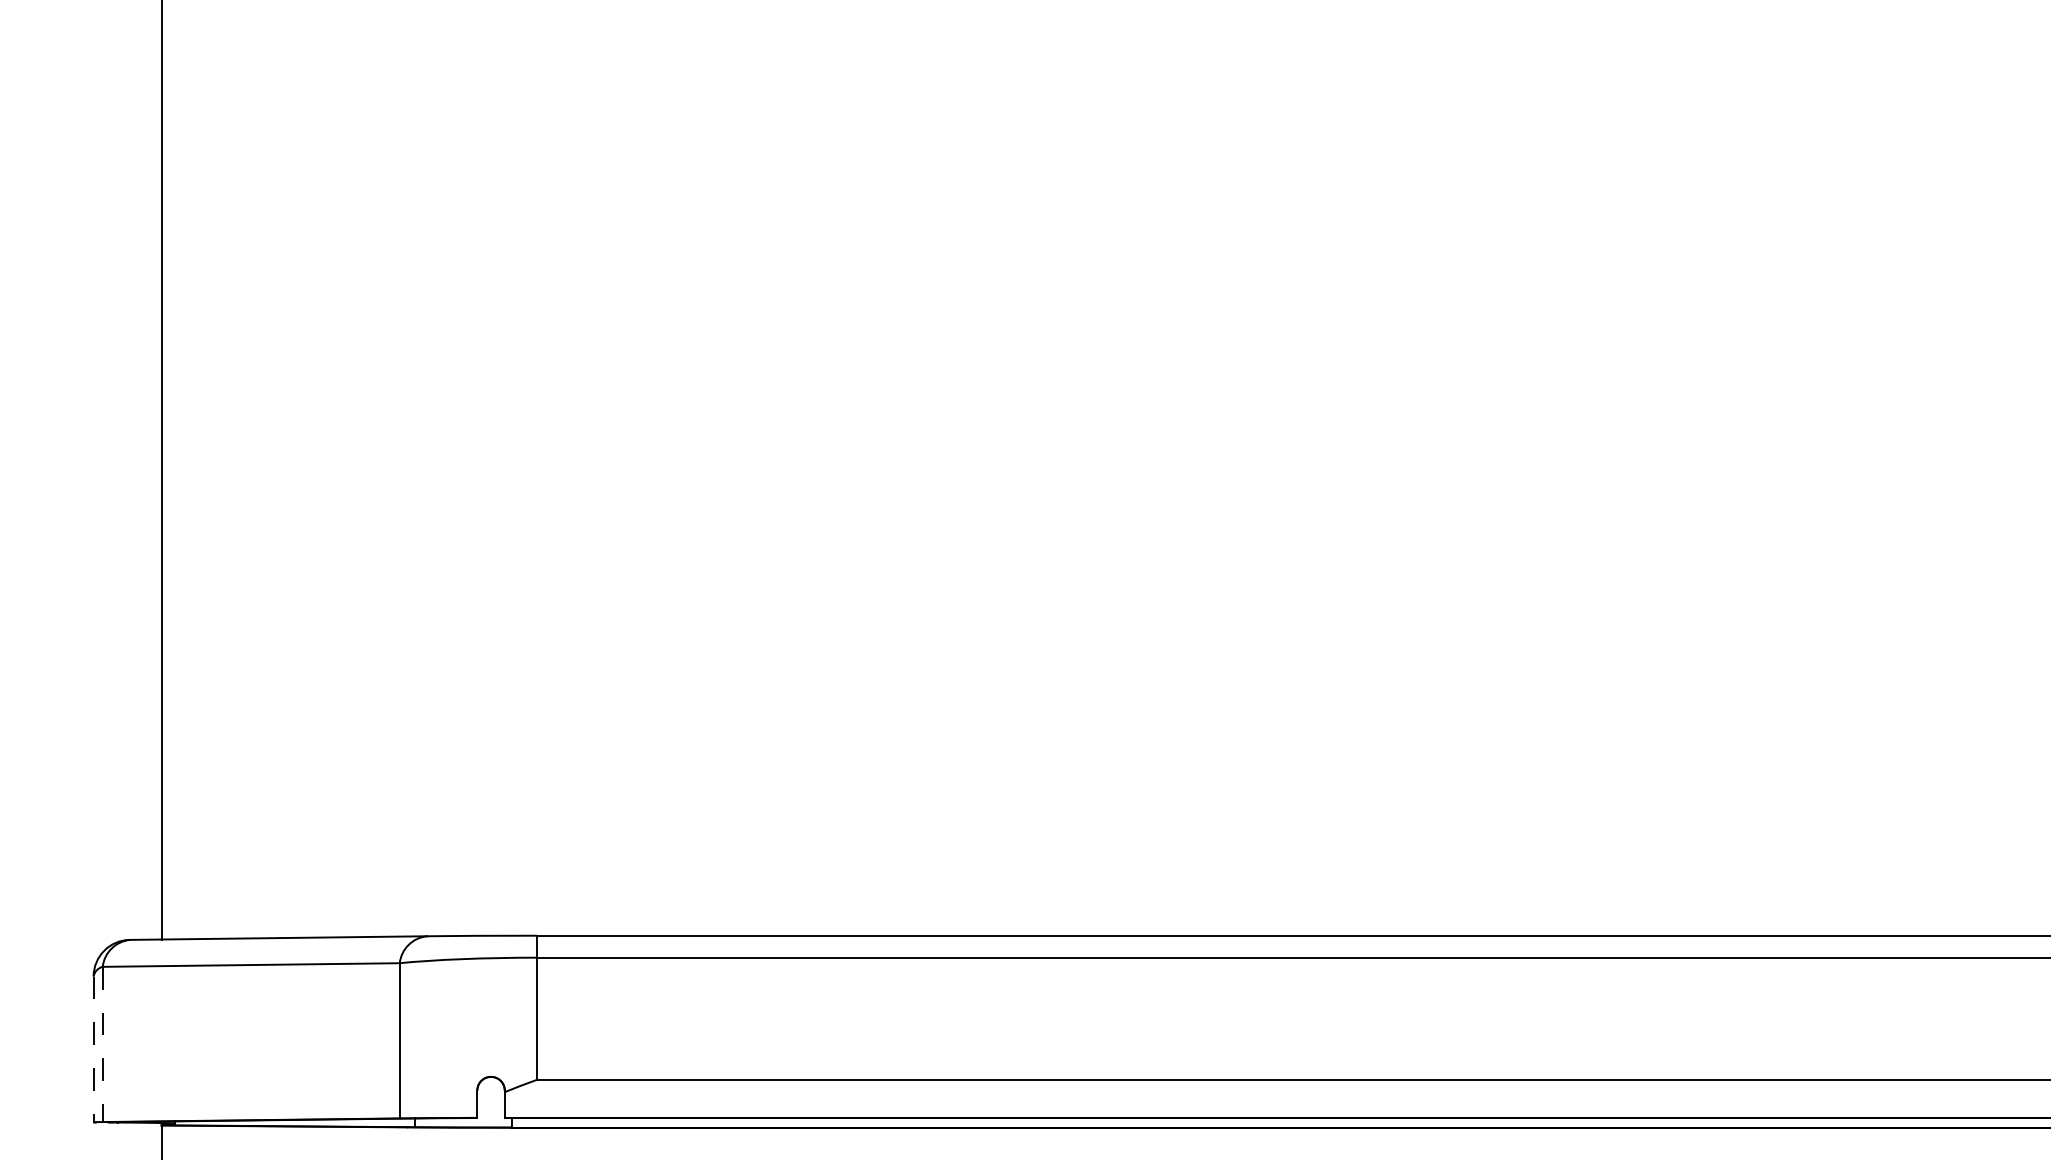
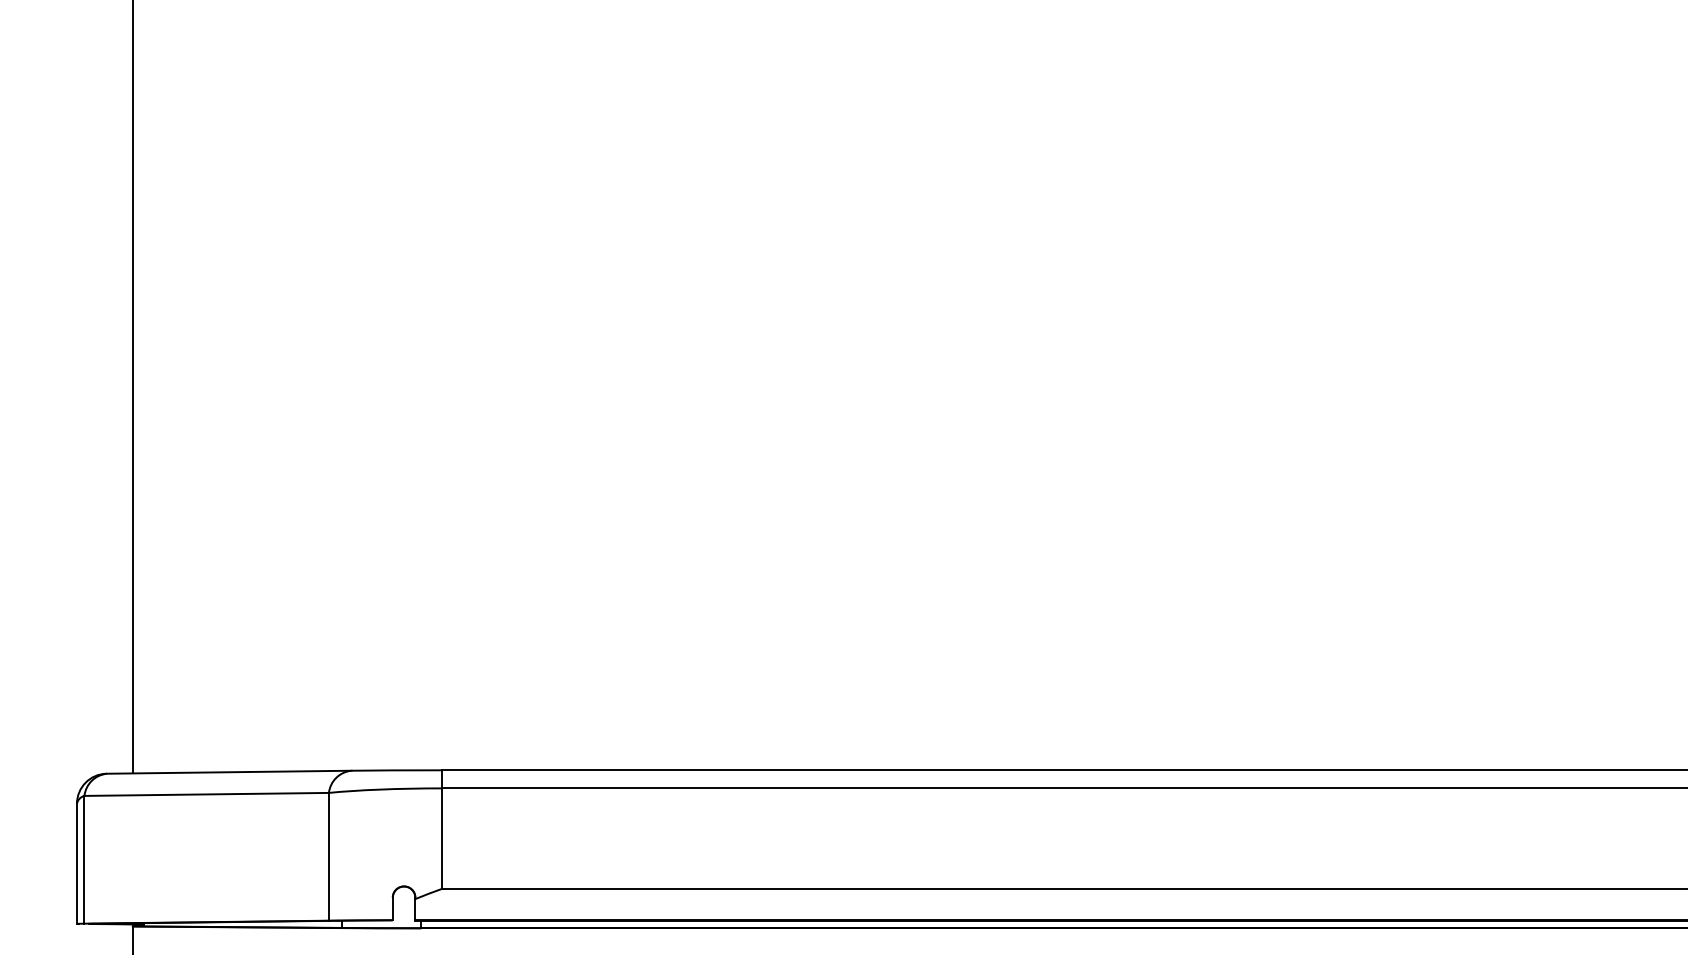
line: (102, 1044) -> (84, 859), dashed -> solid
line: (93, 1050) -> (76, 864), dashed -> solid

